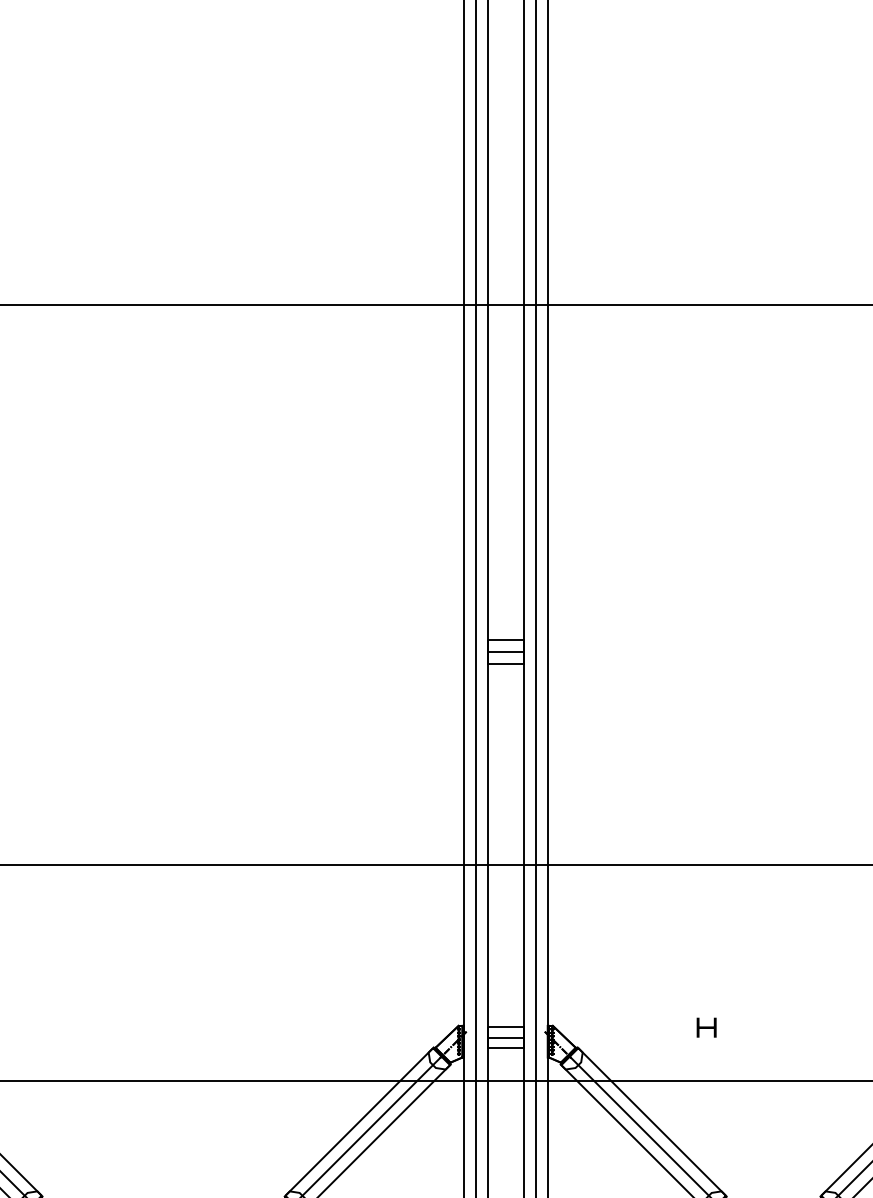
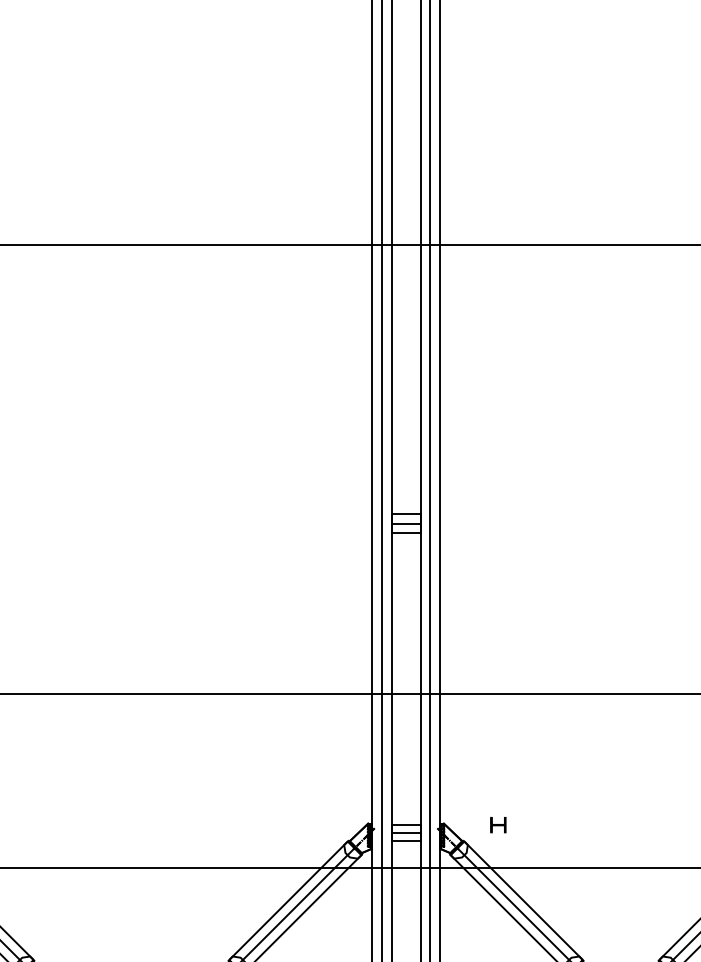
part: (706, 1028) -> (498, 825), moved

